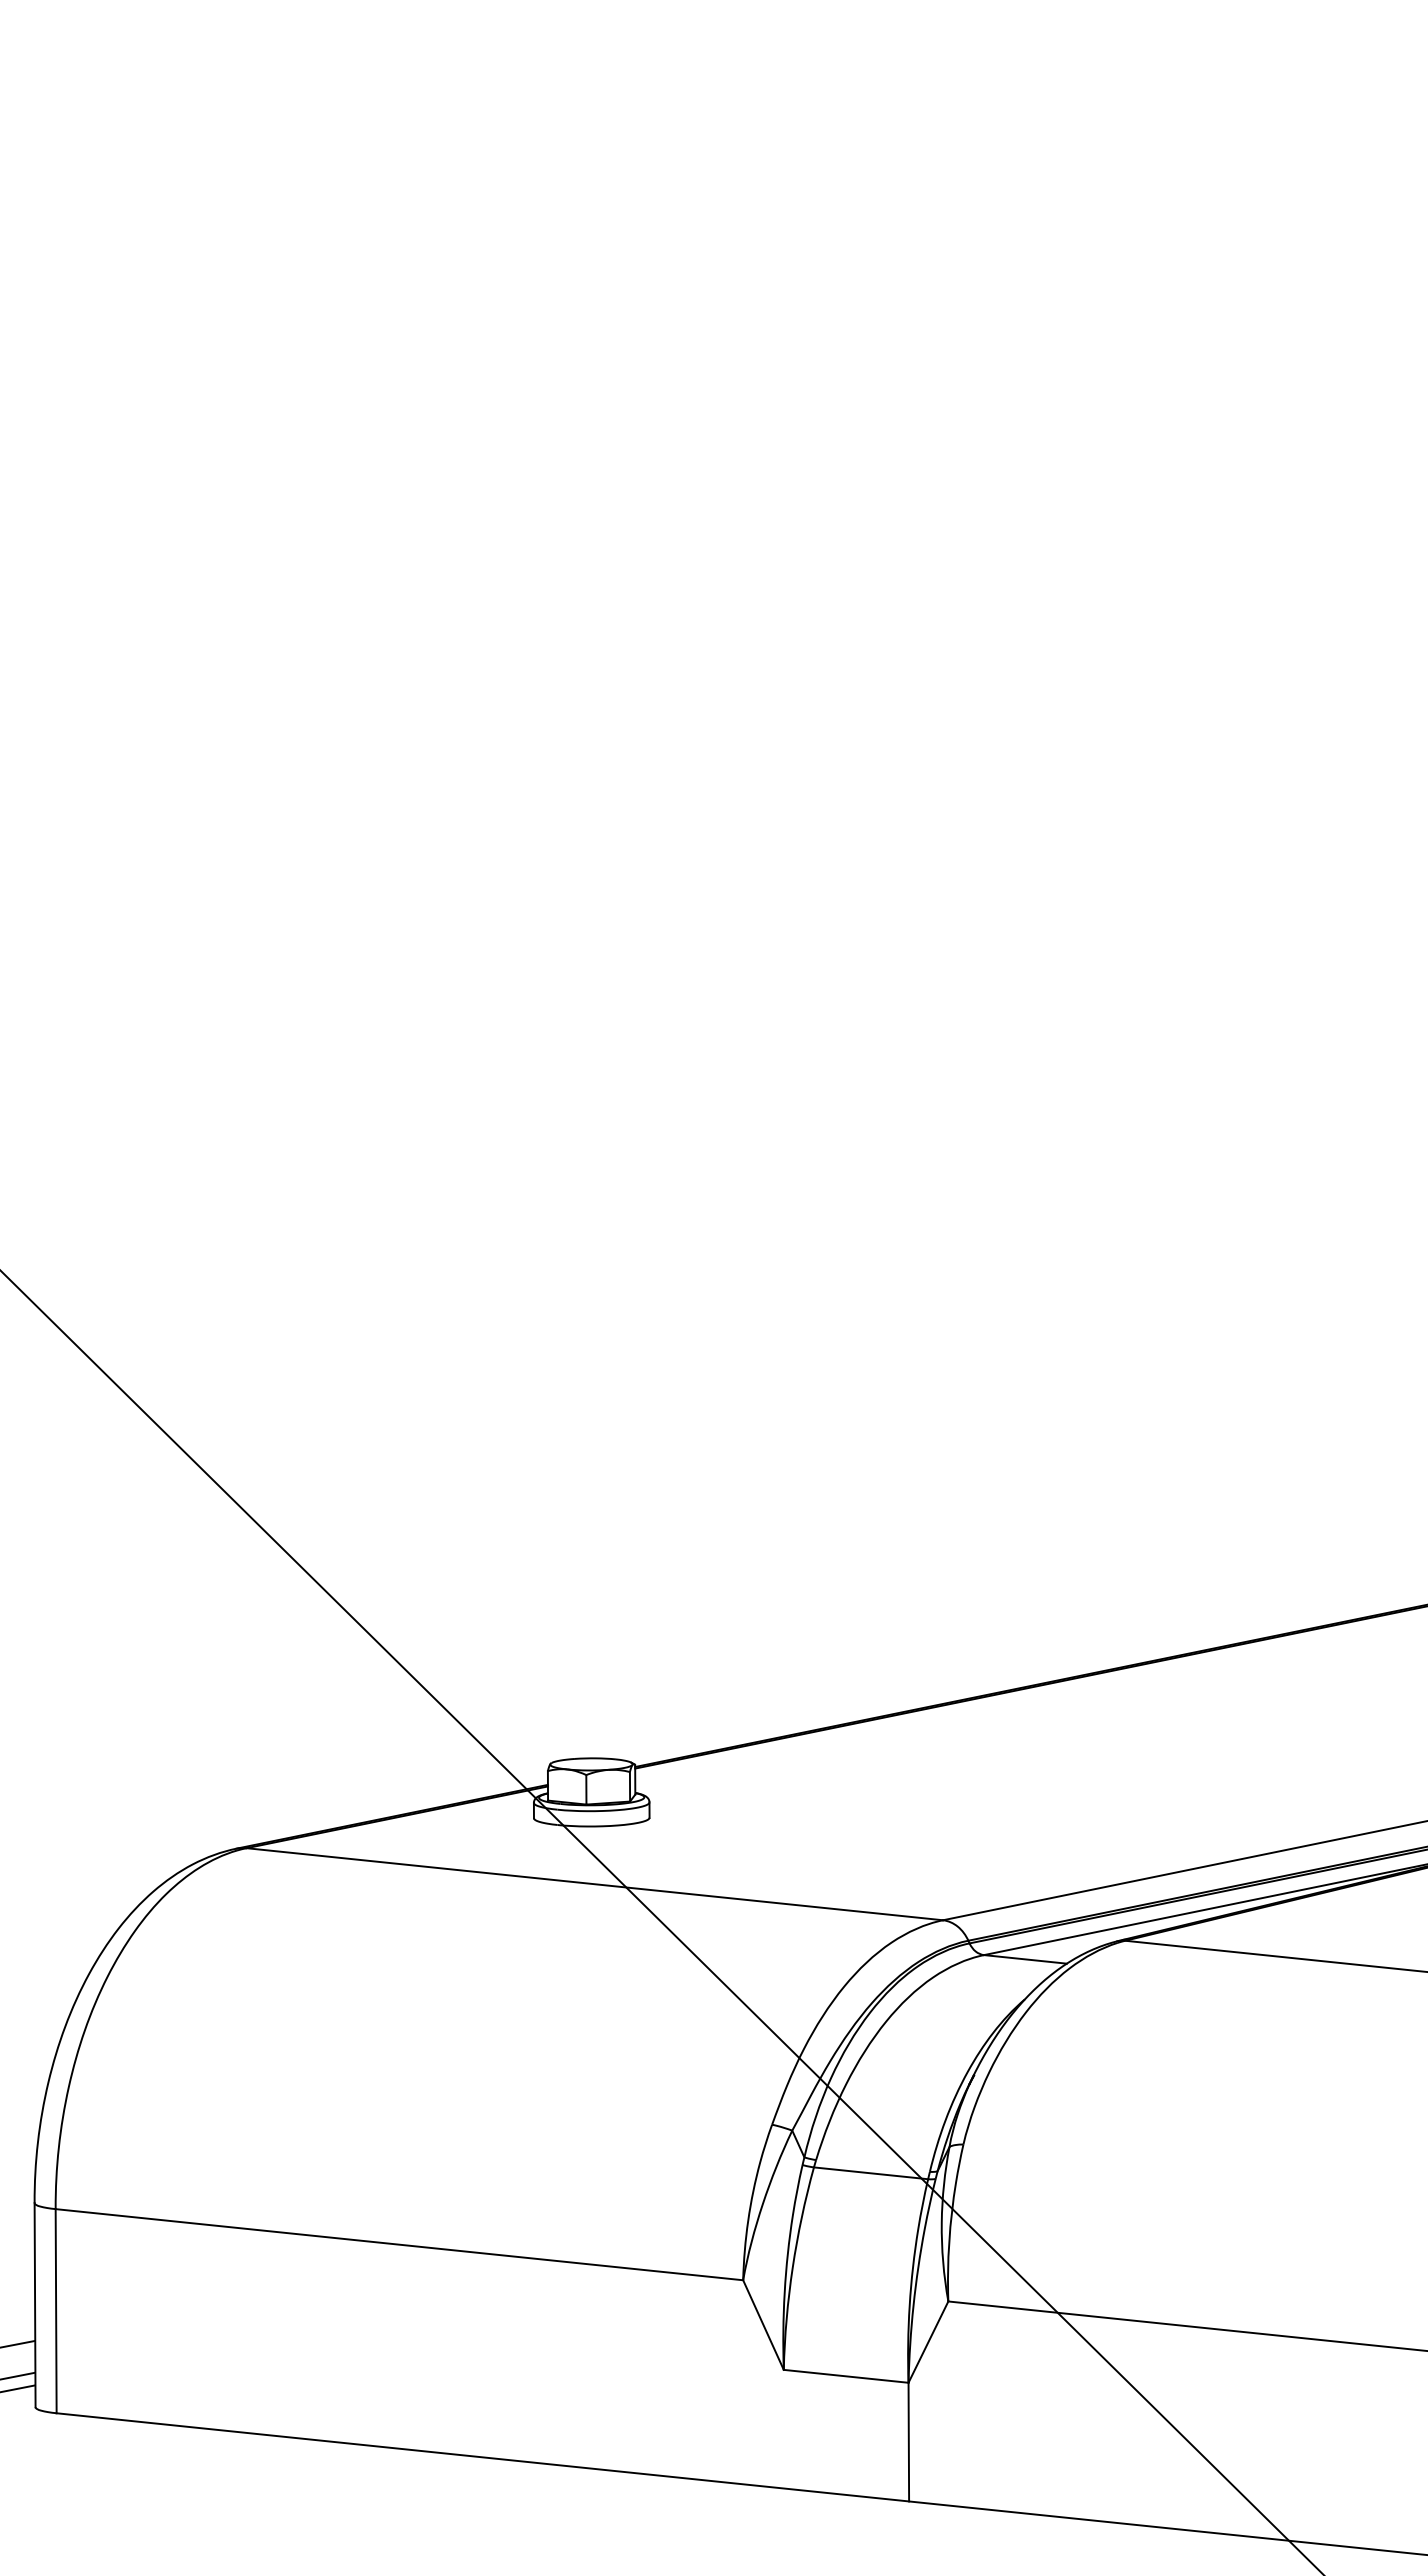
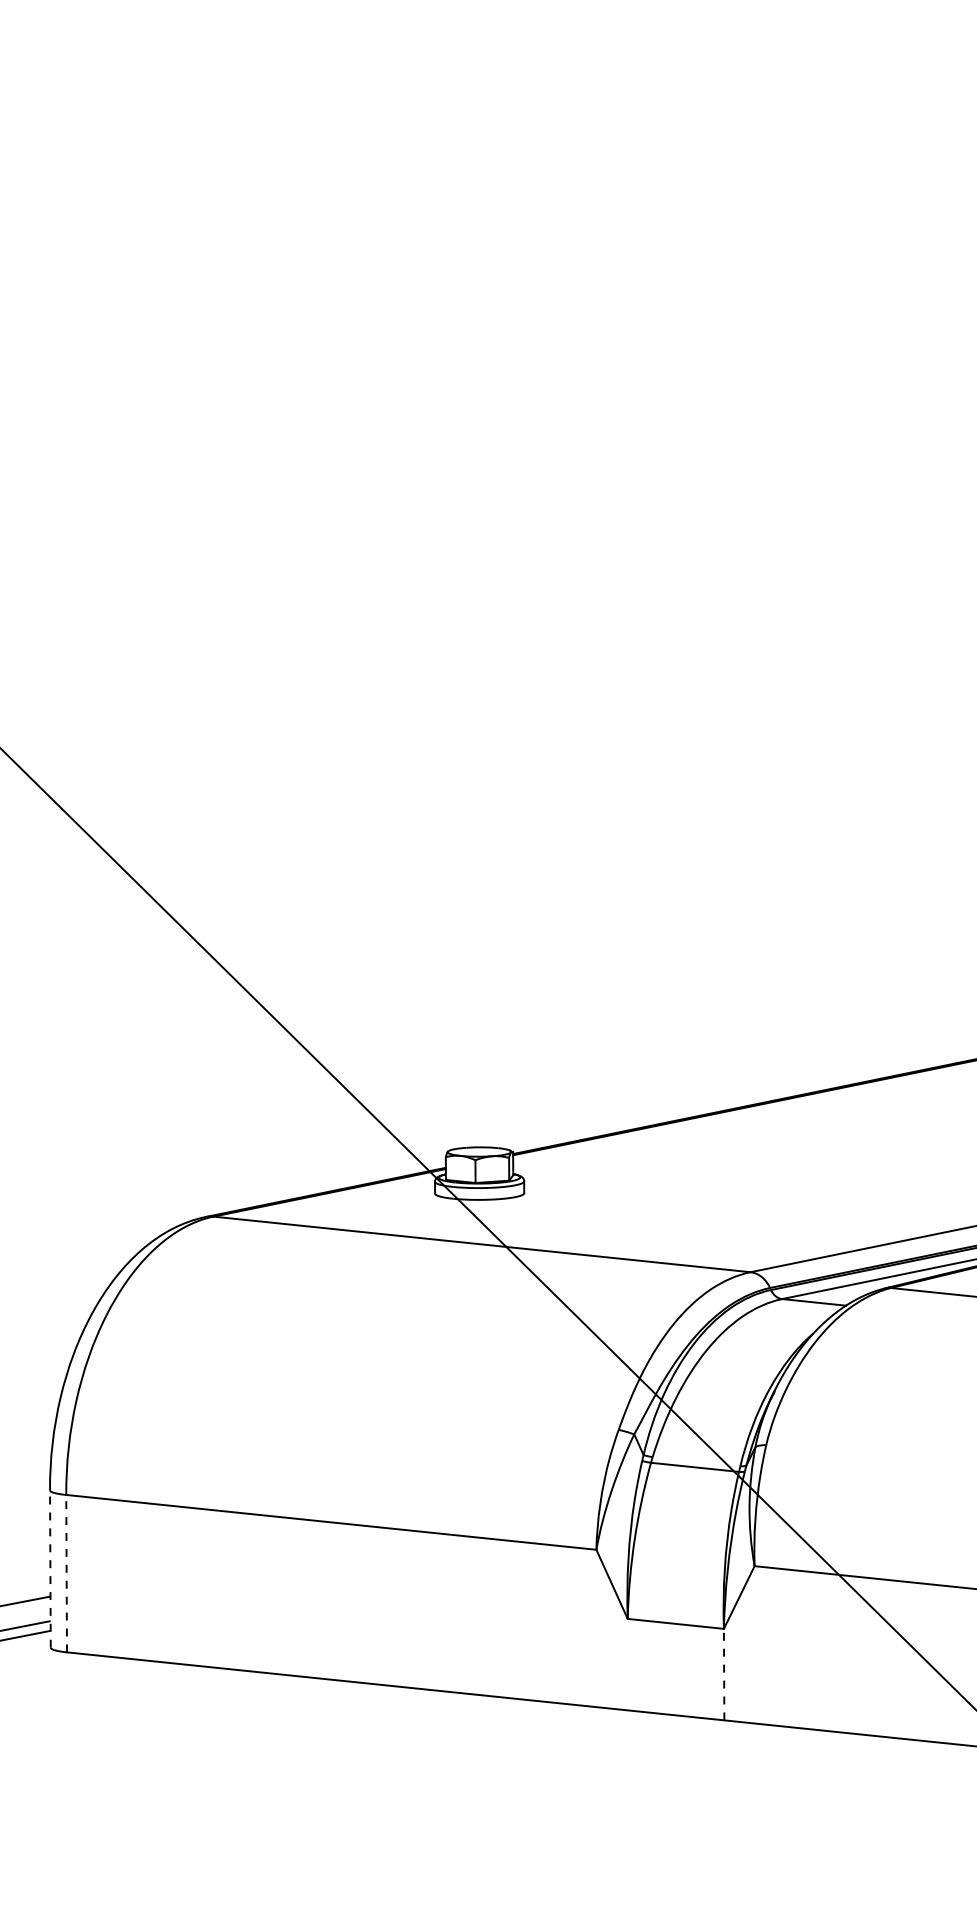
line: (35, 2304) -> (50, 1568), solid -> dashed
line: (56, 2310) -> (66, 1573), solid -> dashed
line: (908, 2441) -> (723, 1674), solid -> dashed

